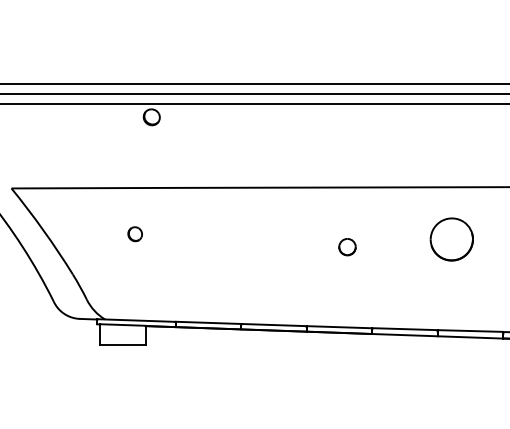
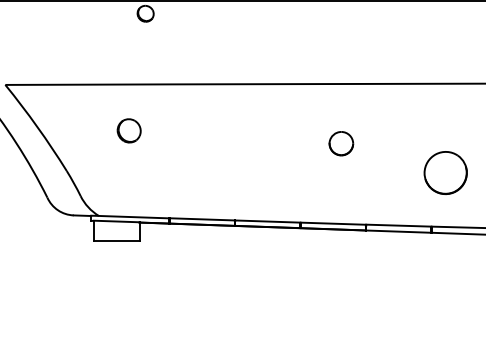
part: (134, 233) -> (128, 129), size x1.67
part: (451, 239) -> (445, 172), moved
part: (347, 246) -> (341, 142), size x1.43

